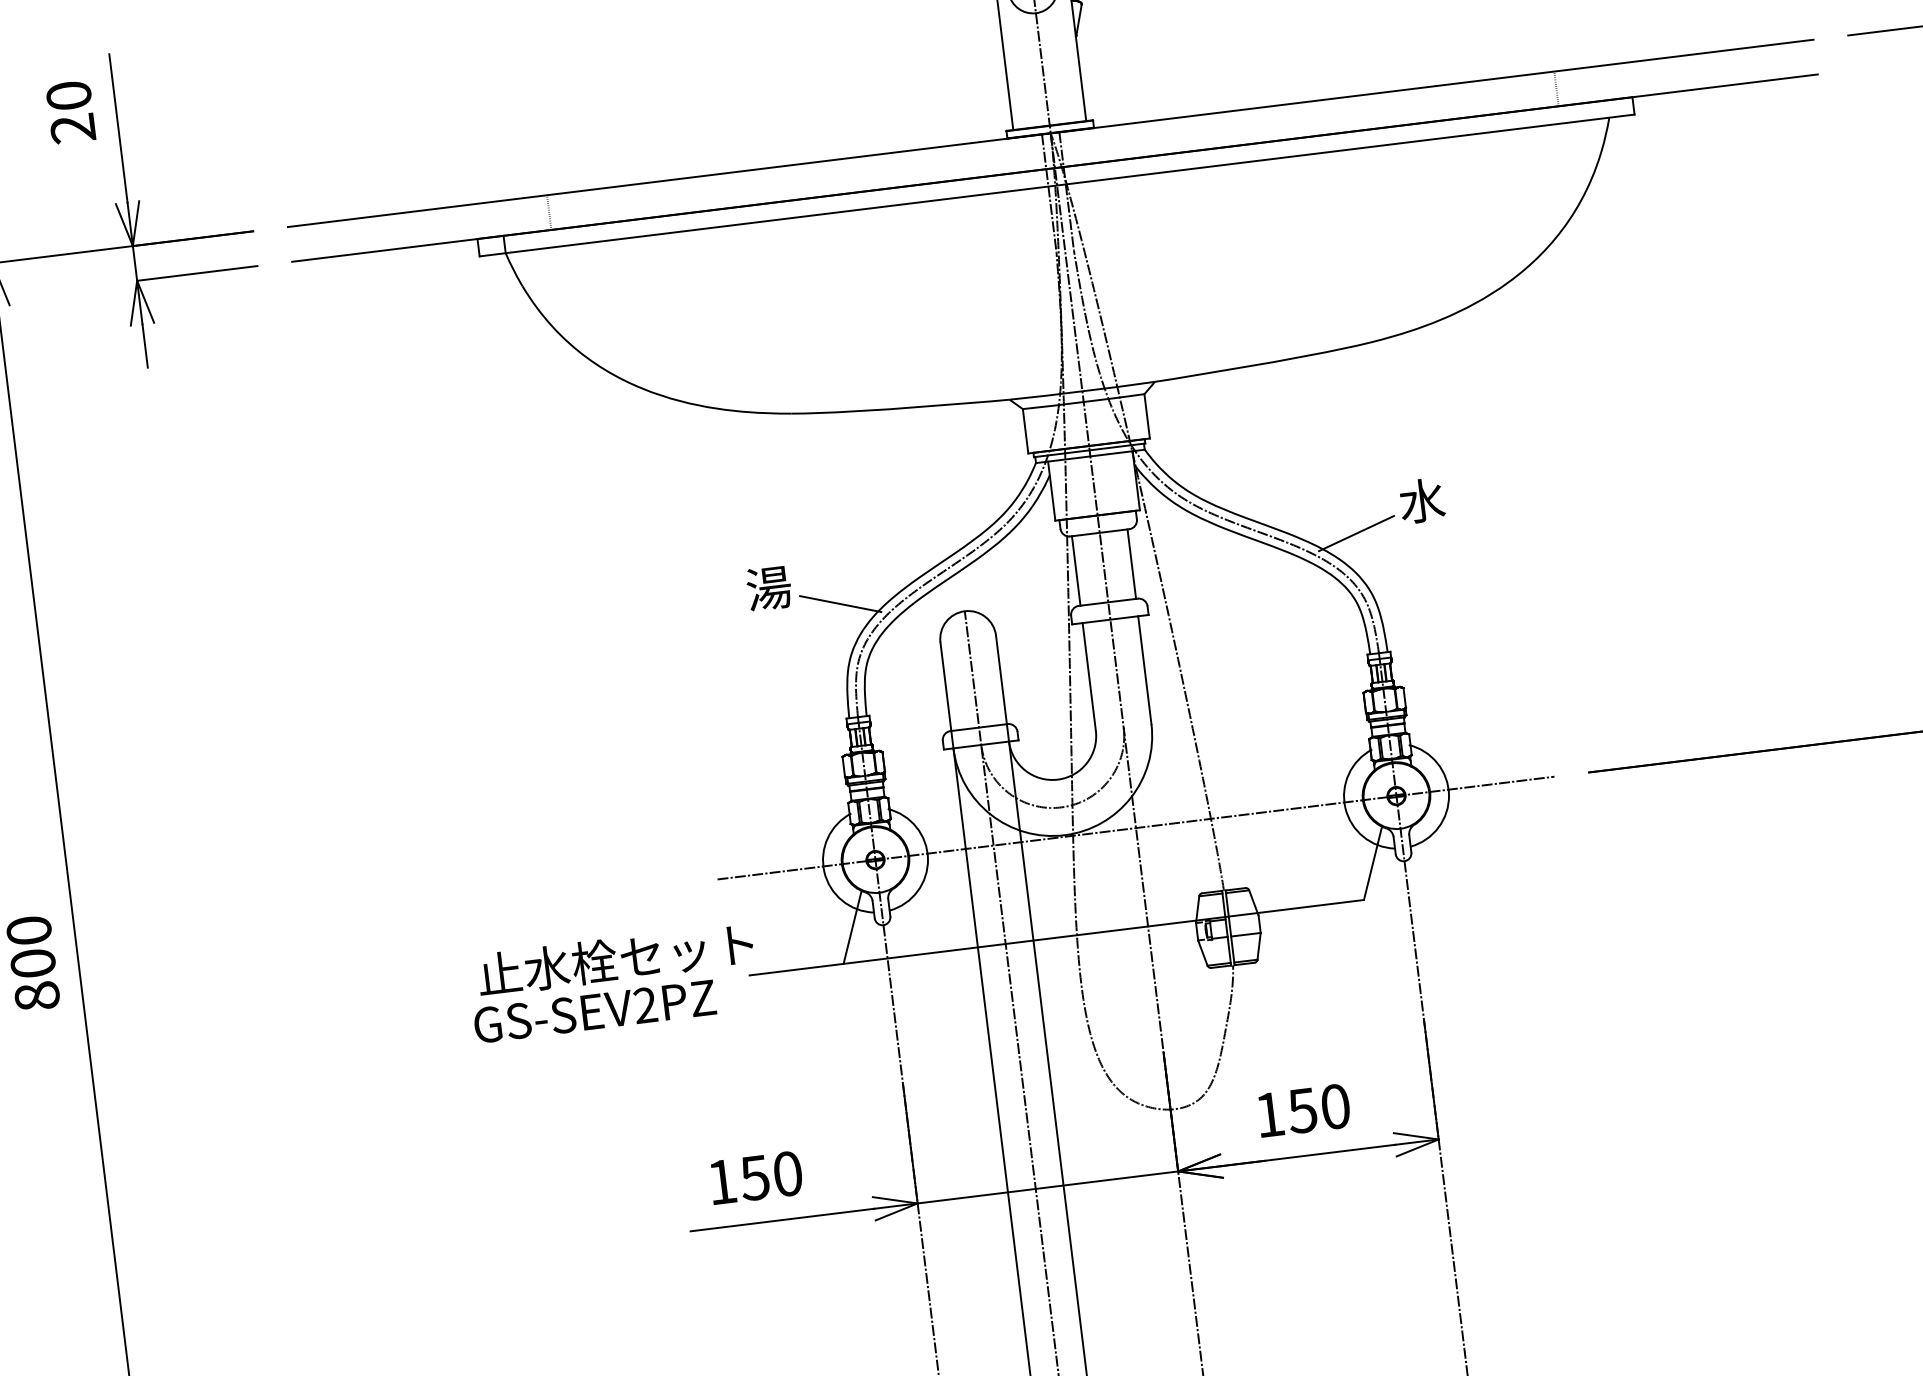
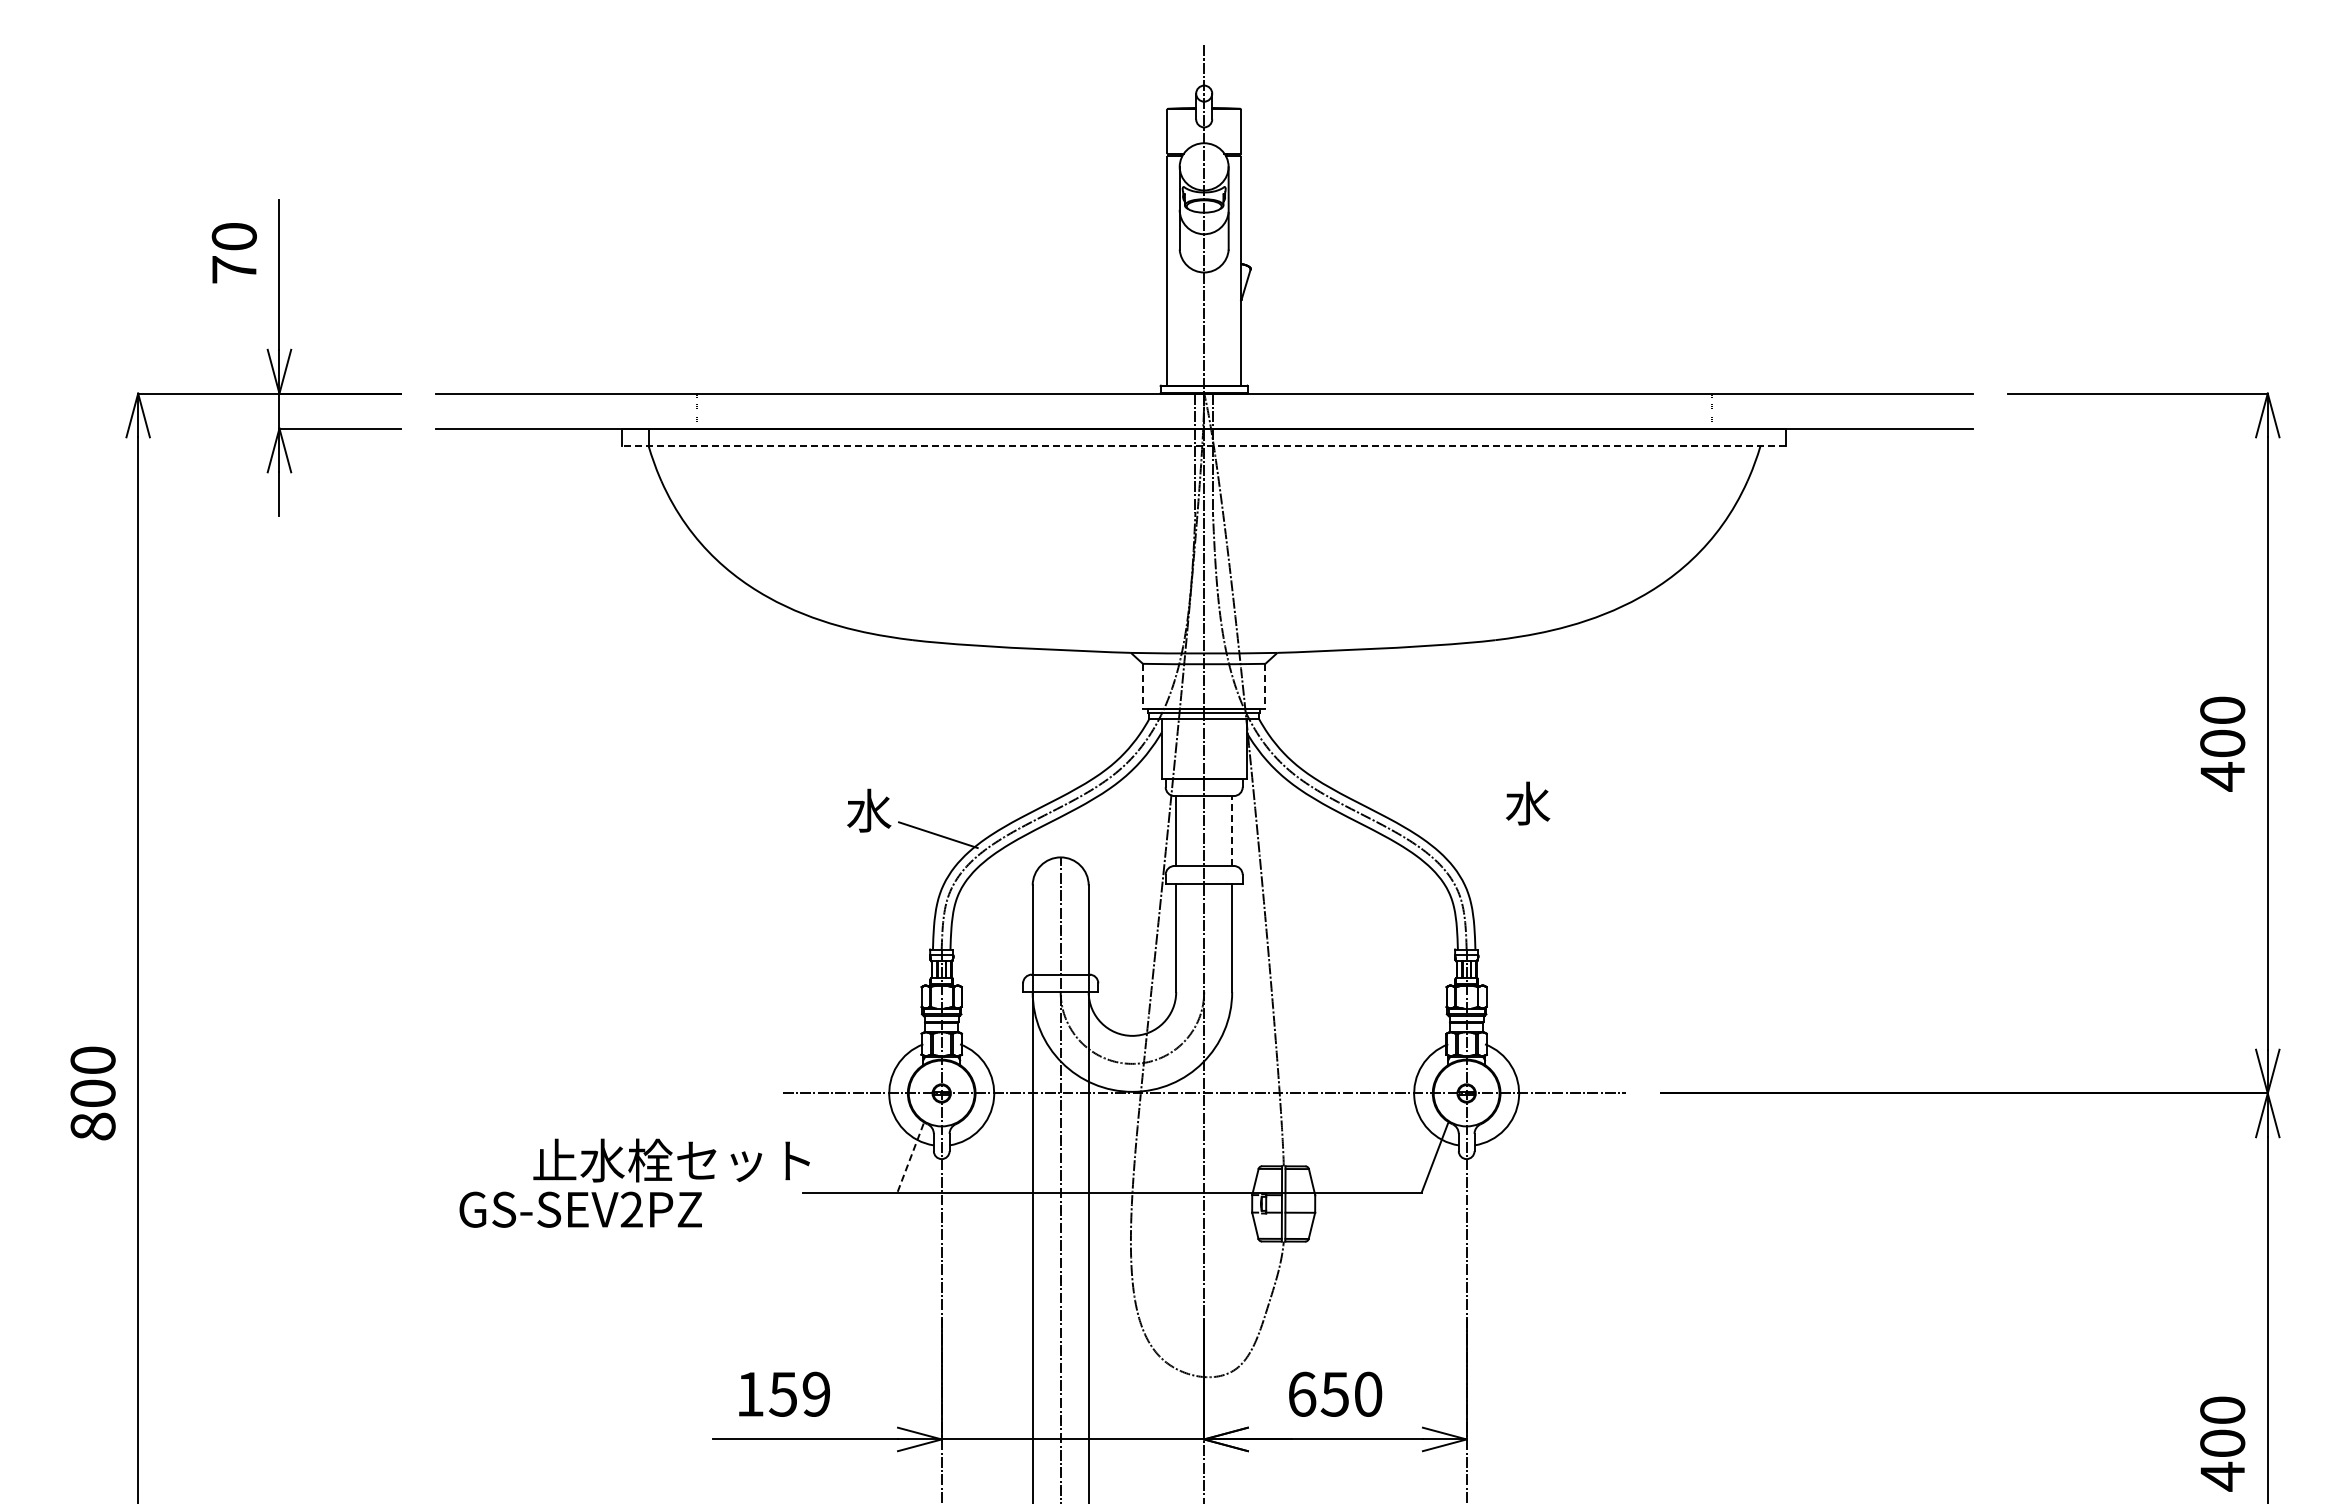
text: (72, 128) -> (233, 269), 20 -> 70
line: (1057, 185) -> (1204, 446), solid -> dashed
line: (1147, 416) -> (1265, 686), solid -> dashed
line: (1025, 431) -> (1142, 686), solid -> dashed
line: (1356, 533) -> (1458, 827), removed
line: (1132, 564) -> (1232, 831), solid -> dashed
text: (769, 587) -> (869, 810), 湯 -> 水
line: (852, 928) -> (910, 1158), solid -> dashed
text: (594, 1011) -> (580, 1209), moved
text: (1270, 1113) -> (1302, 1393), 150 -> 650
text: (787, 1173) -> (816, 1393), 150 -> 159

